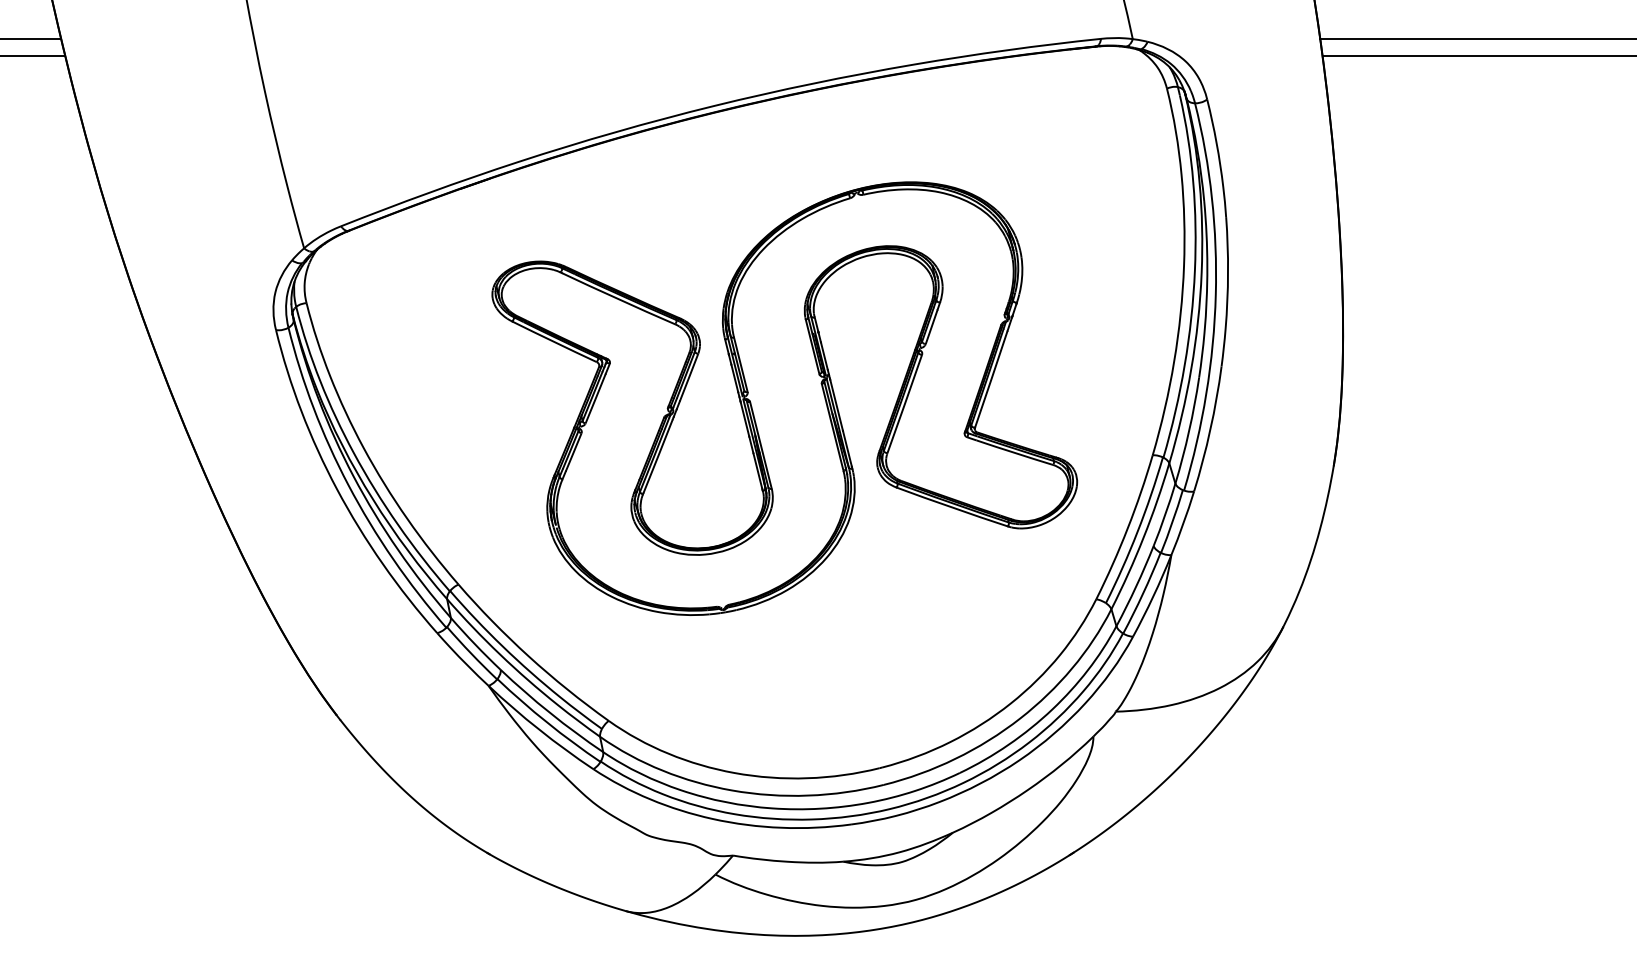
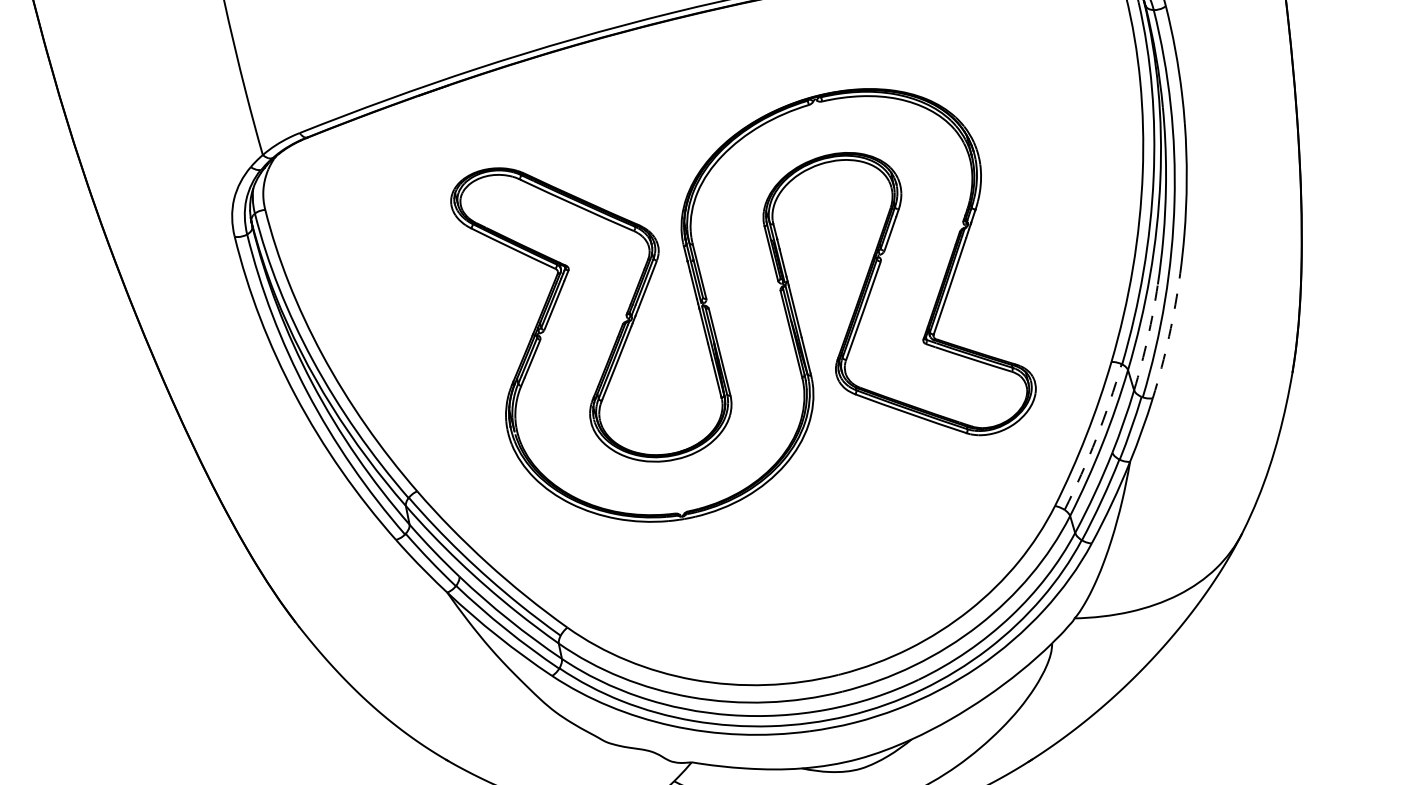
arc: (1210, 429) -> (1169, 336), solid -> dashed
arc: (1189, 431) -> (1148, 338), solid -> dashed
arc: (1137, 531) -> (1096, 438), solid -> dashed

